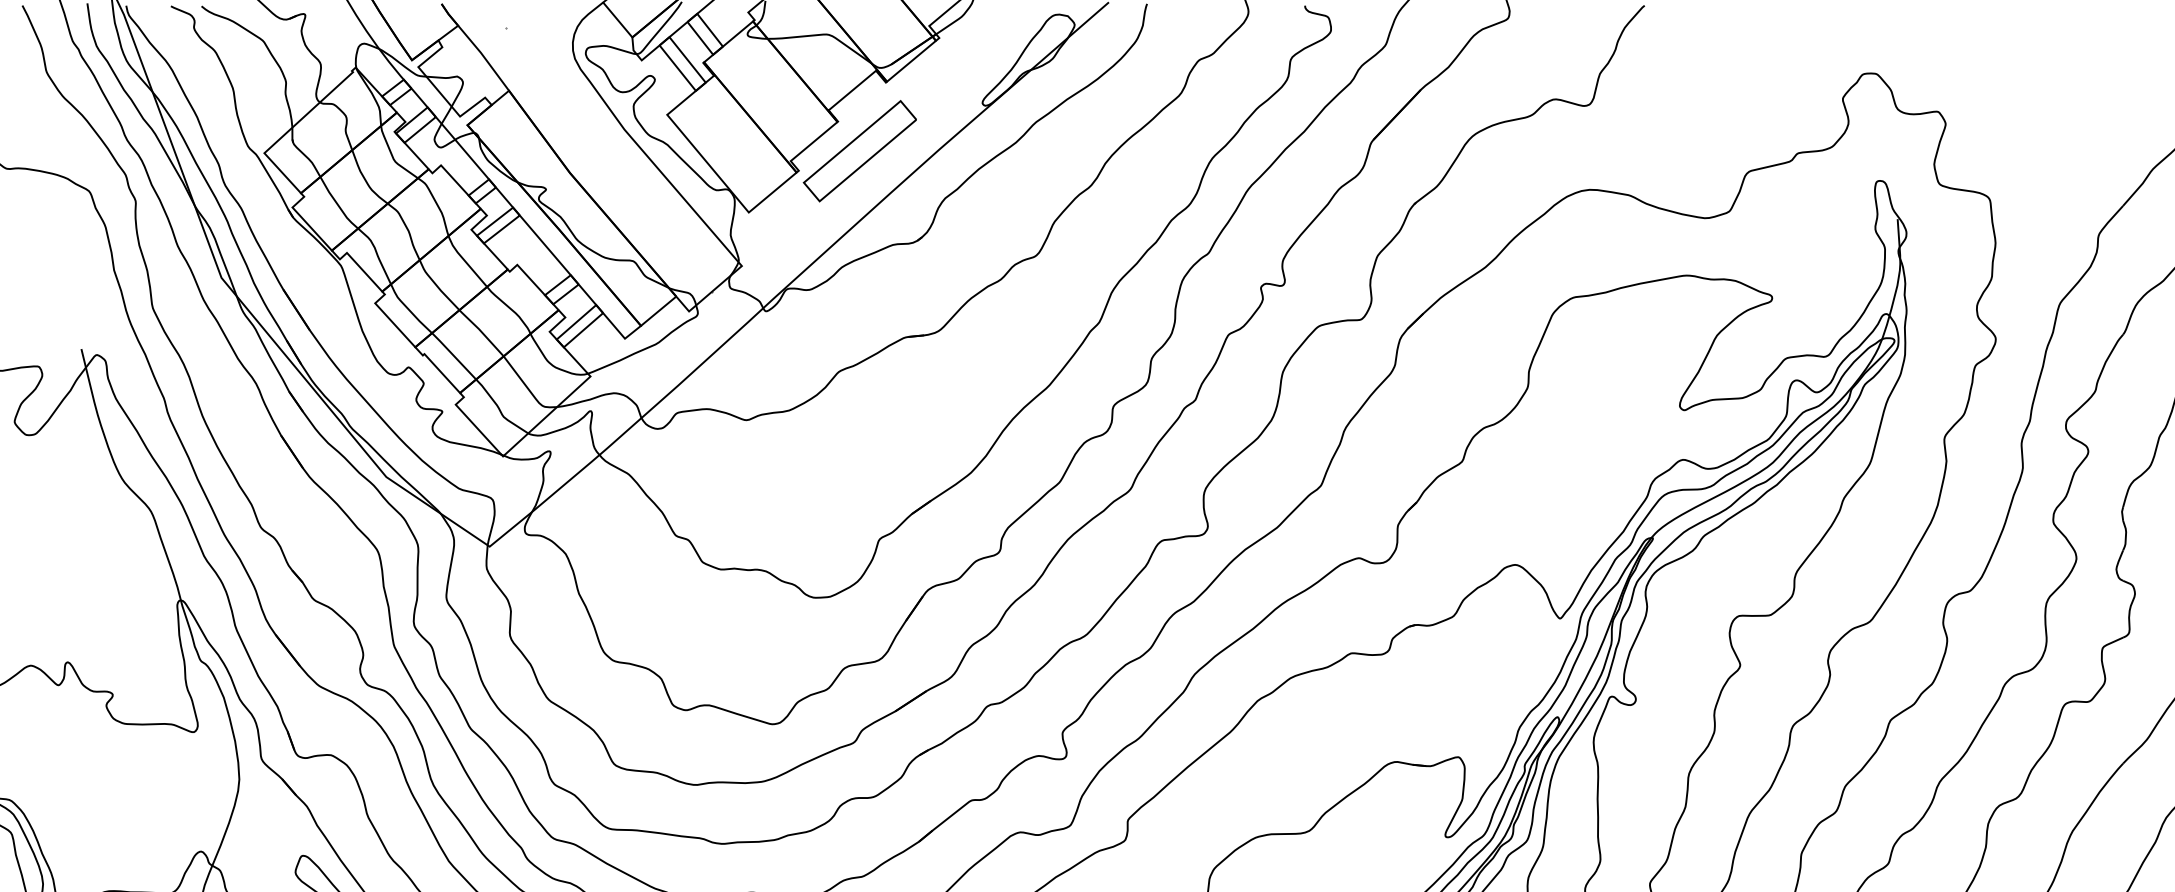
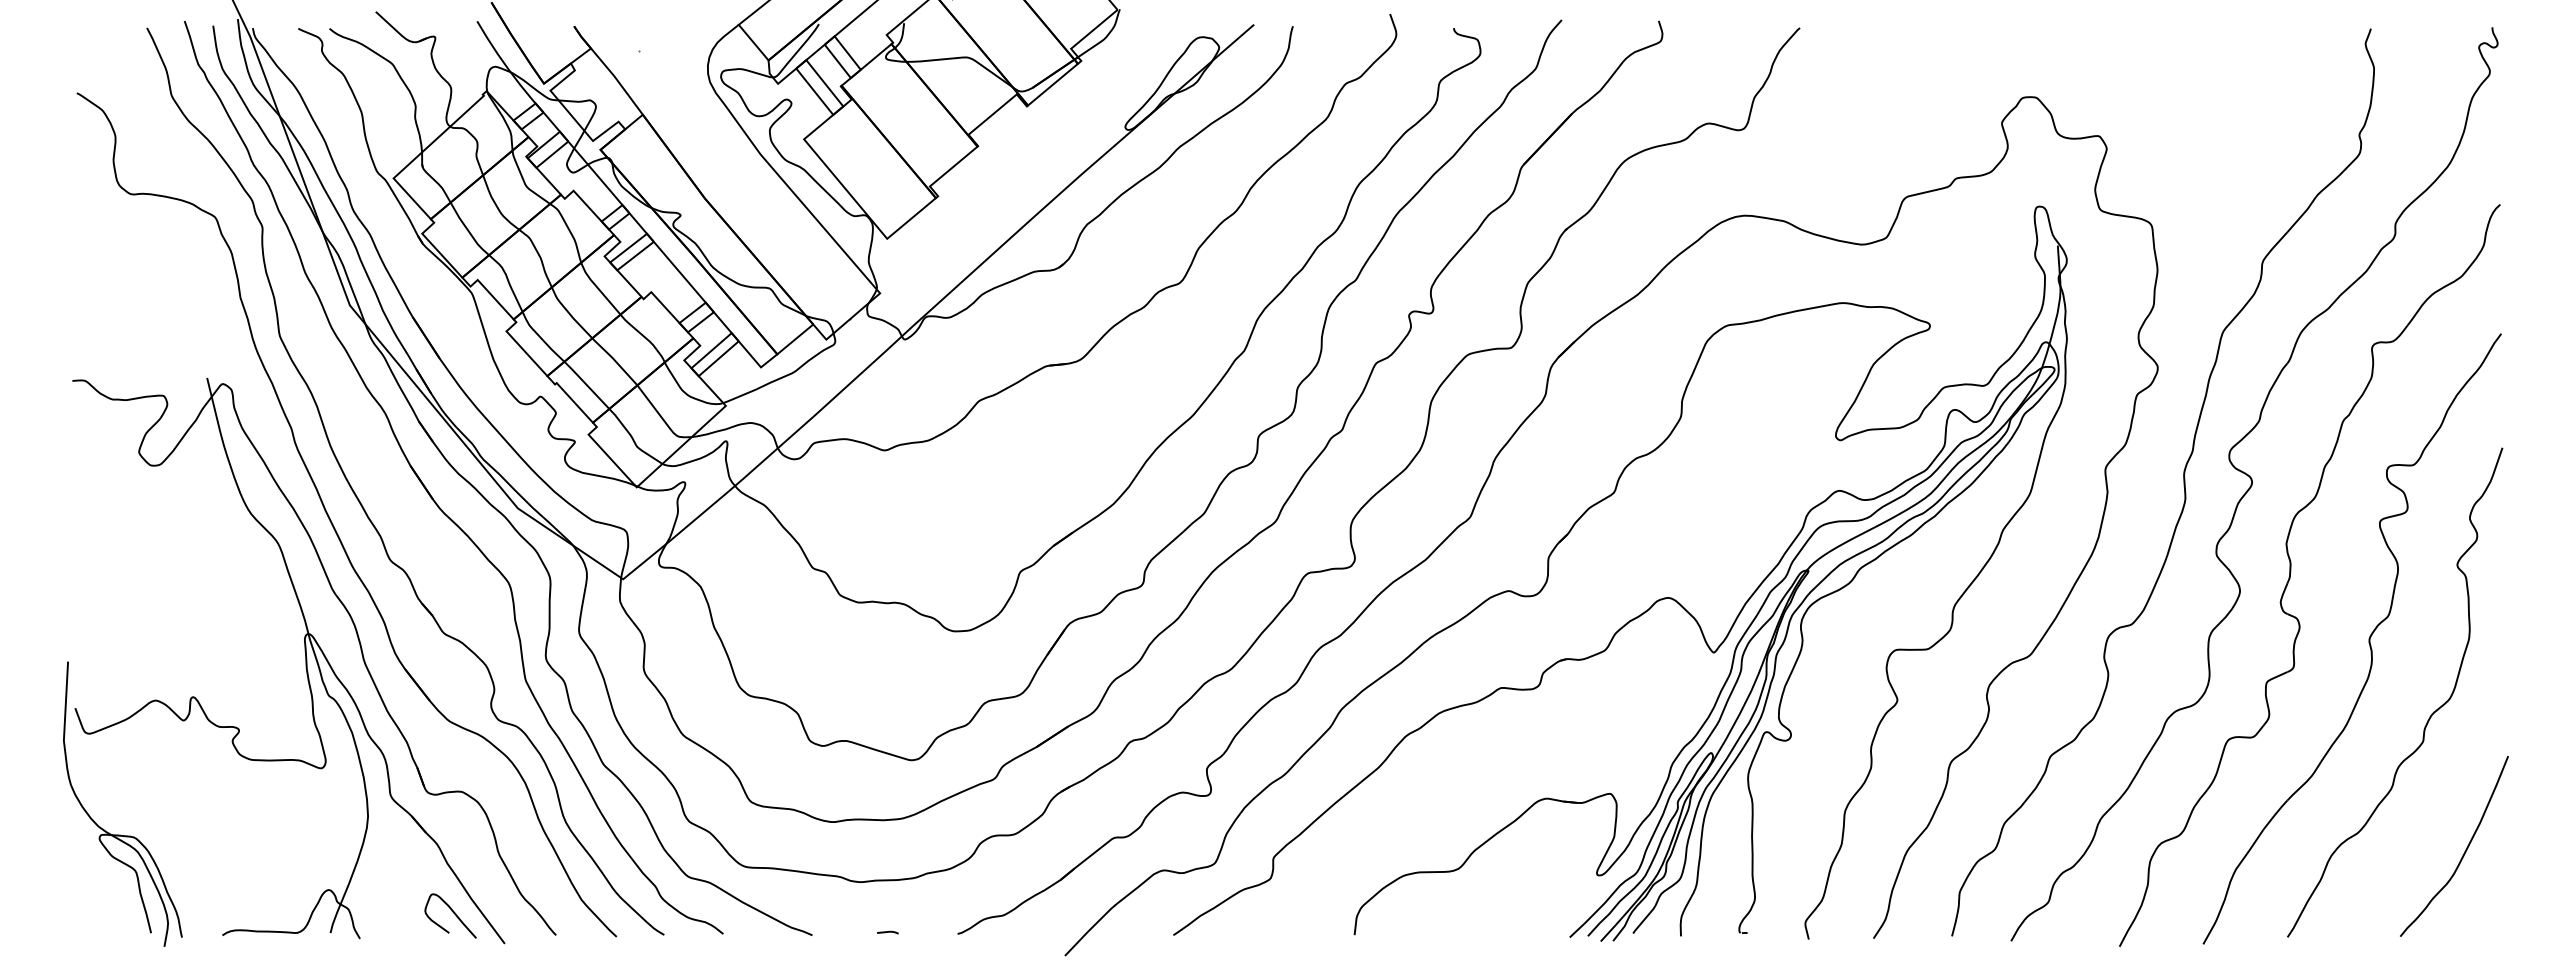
part: (860, 151) -> (1000, 176), removed

